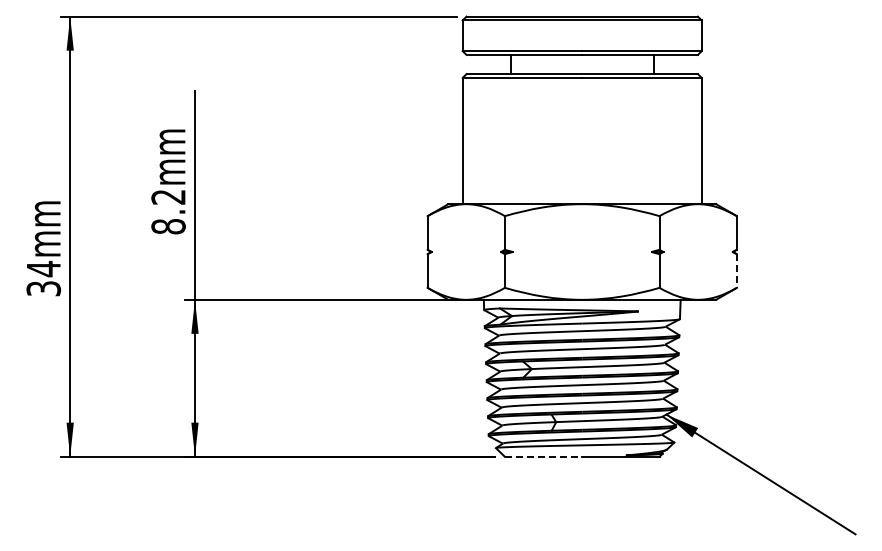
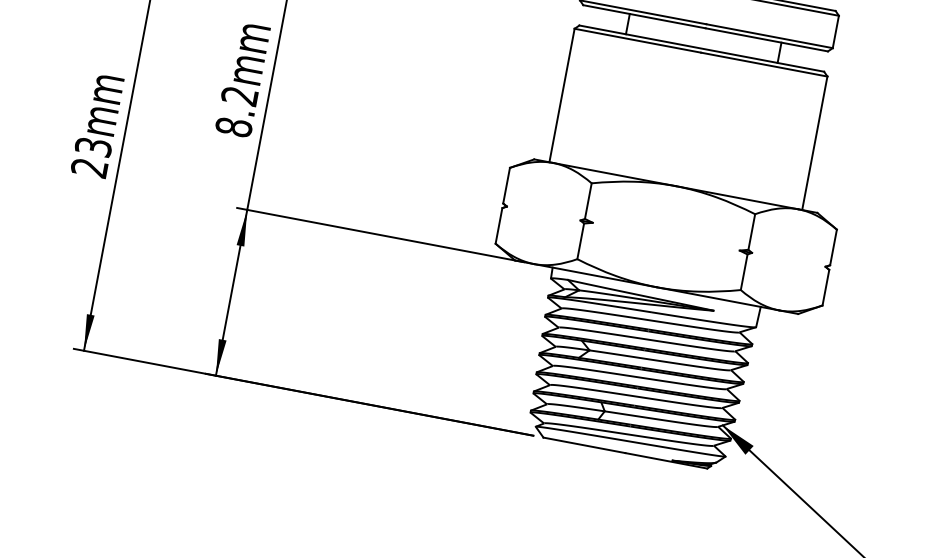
line: (736, 271) -> (825, 288), dashed -> solid
text: (43, 278) -> (91, 157), 34mm -> 23mm
line: (543, 456) -> (584, 445), dashed -> solid

